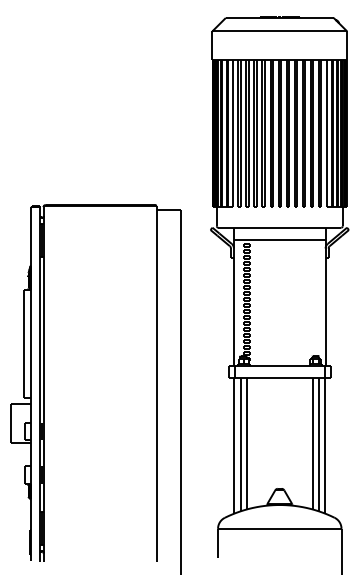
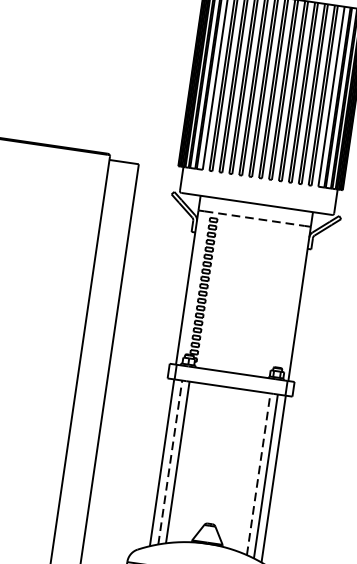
line: (279, 239) -> (254, 218), solid -> dashed
line: (312, 443) -> (258, 474), solid -> dashed
line: (240, 444) -> (169, 462), solid -> dashed

